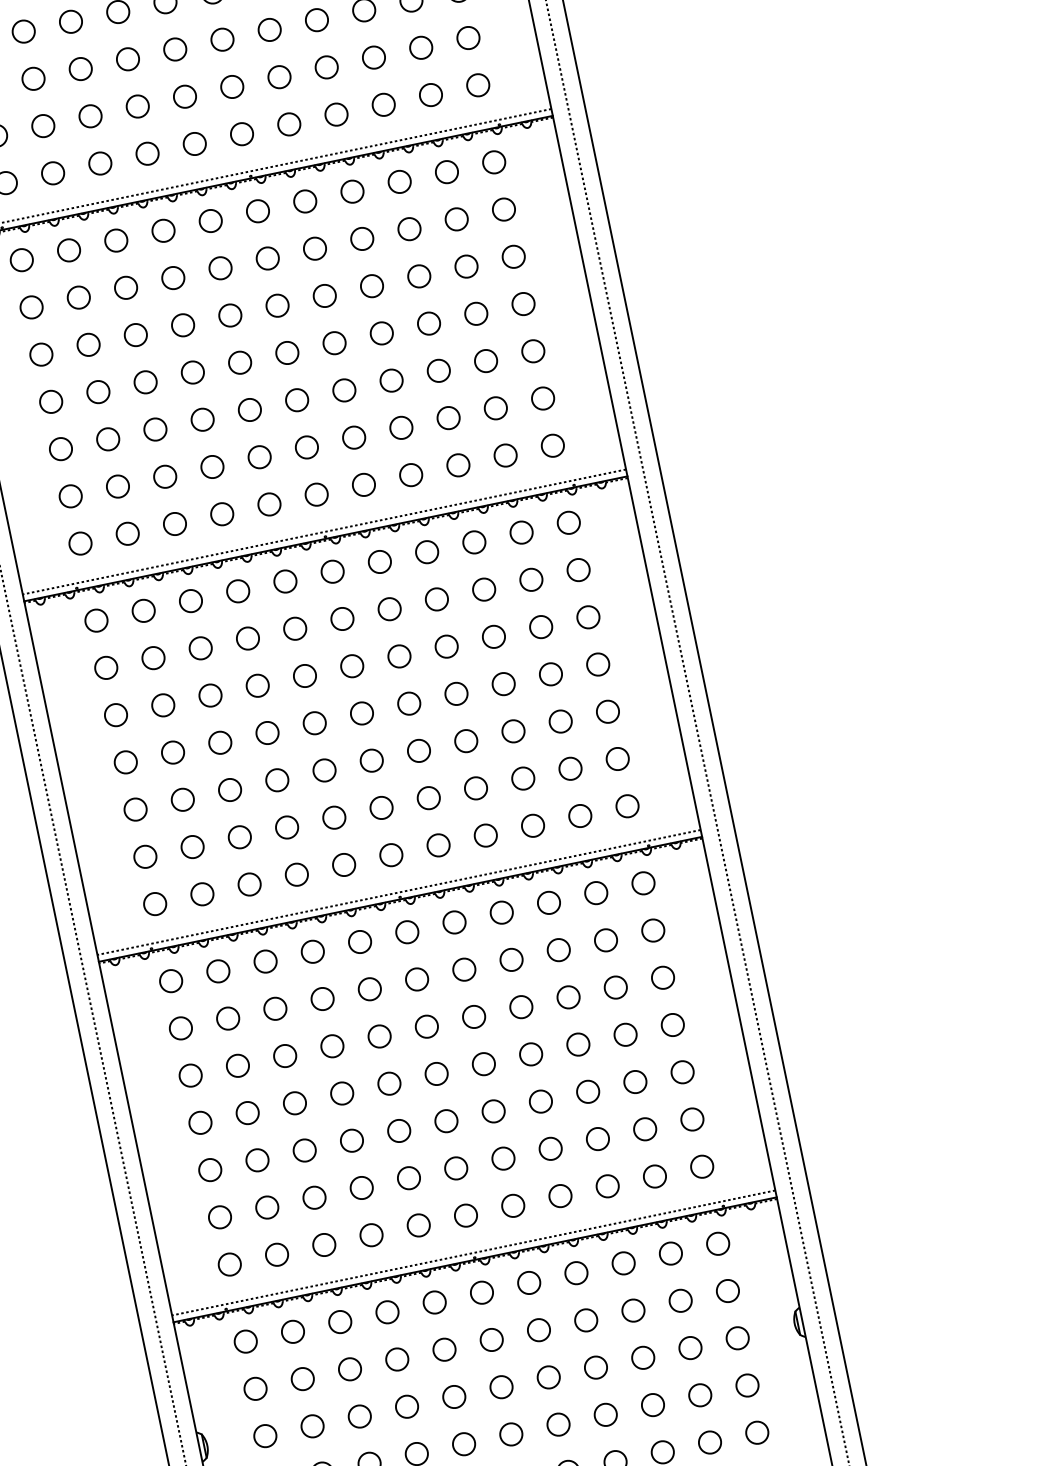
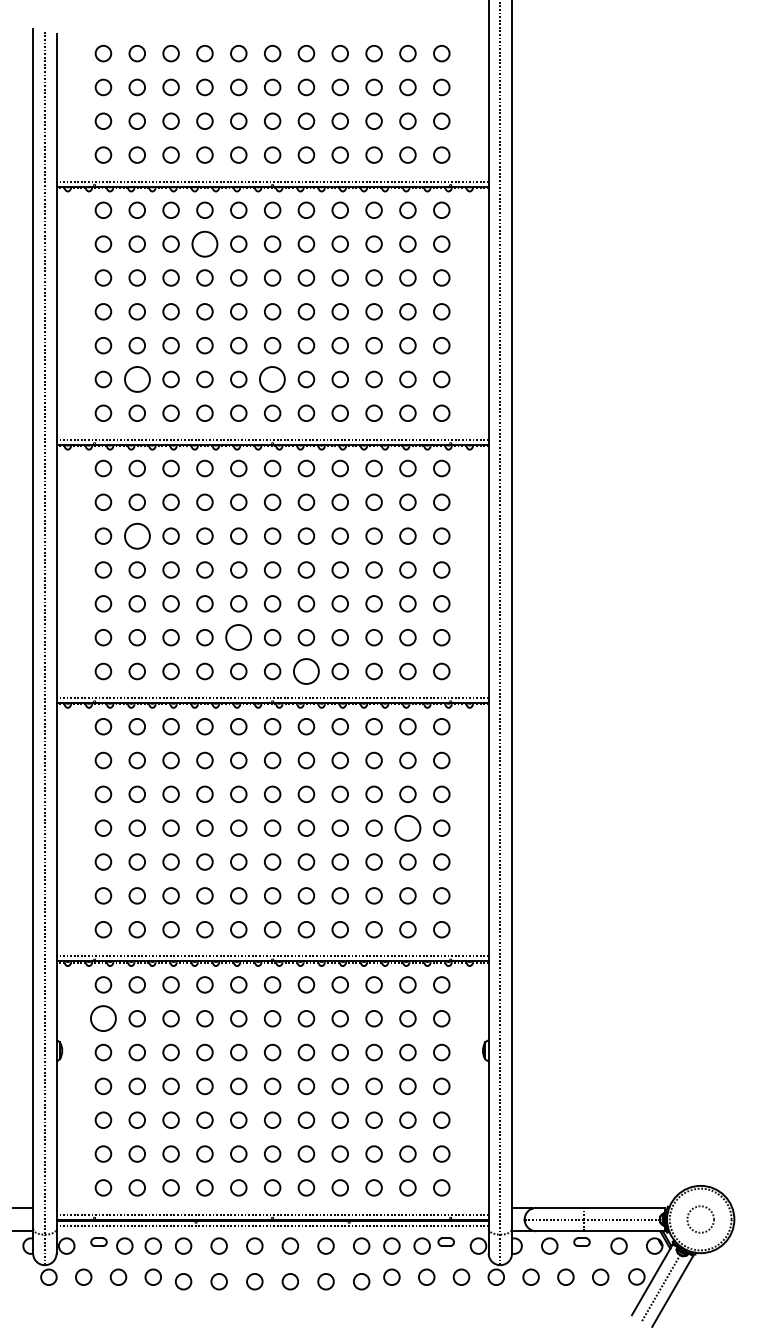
circle: (172, 277) -> (204, 243), size x1.6
circle: (306, 447) -> (272, 379), size x1.6
circle: (116, 486) -> (136, 379), size x1.6
circle: (161, 704) -> (136, 535), size x1.6
circle: (333, 817) -> (238, 637), size x1.6
circle: (438, 845) -> (306, 671), size x1.6
circle: (624, 1033) -> (407, 827), size x1.6
circle: (255, 1388) -> (103, 1018), size x1.6

